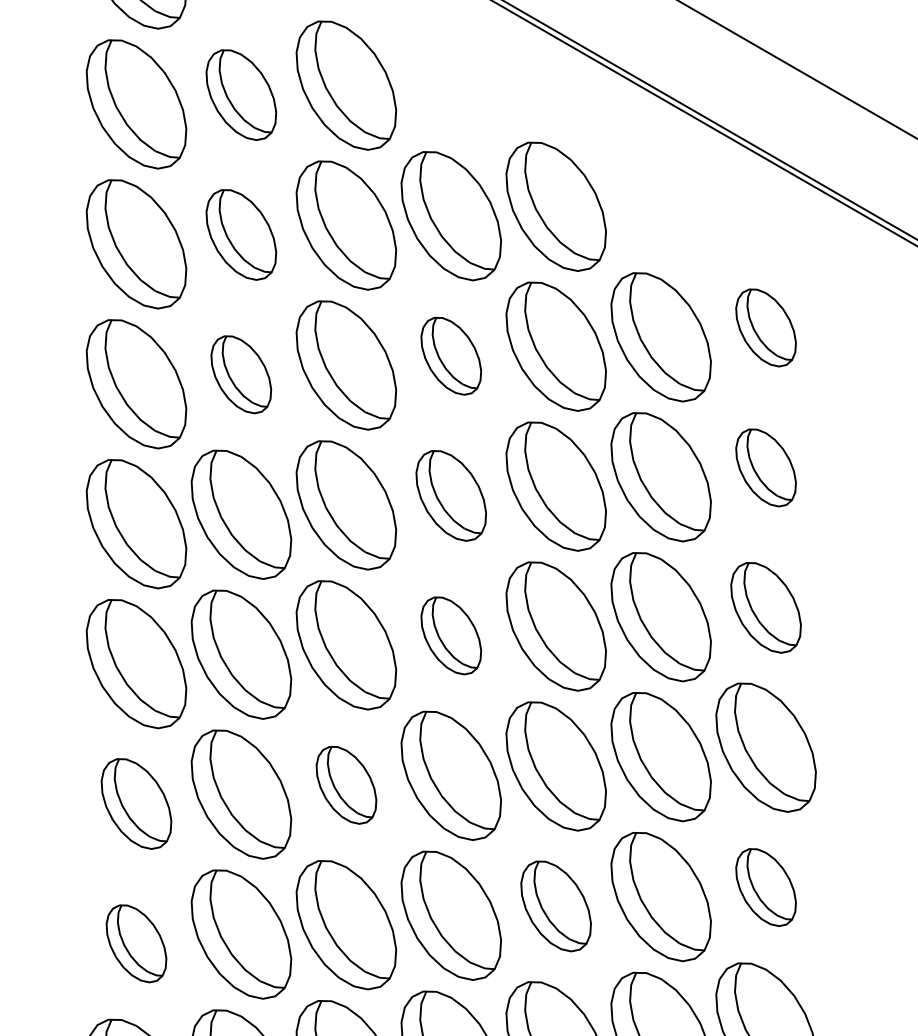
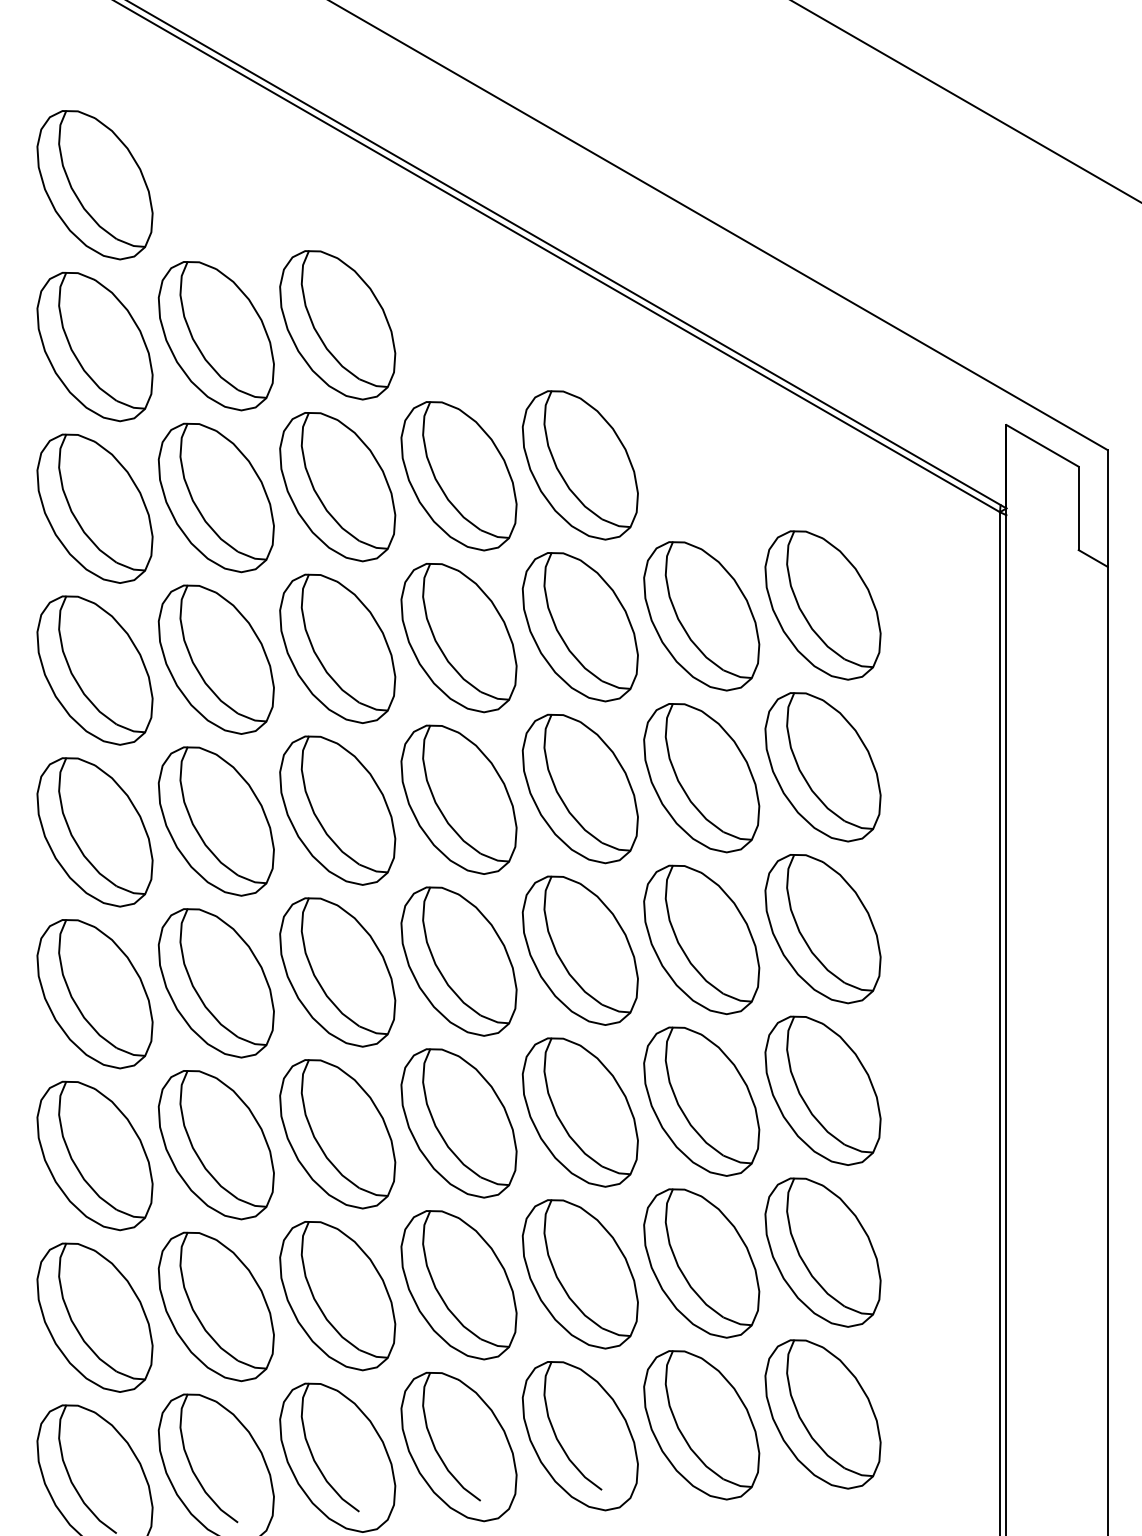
part: (240, 95) -> (215, 336), size x1.43
part: (240, 234) -> (215, 497), size x1.43
part: (765, 328) -> (822, 605), size x1.67
part: (450, 356) -> (458, 638), size x1.67
part: (240, 374) -> (215, 659), size x1.67
part: (765, 468) -> (822, 767), size x1.67
part: (450, 495) -> (458, 799), size x1.43
part: (765, 608) -> (822, 929), size x1.43
part: (450, 635) -> (458, 961), size x1.67
part: (346, 785) -> (337, 1134), size x1.67
part: (136, 803) -> (94, 1155), size x1.43
part: (765, 887) -> (822, 1252), size x1.67
part: (555, 906) -> (579, 1274), size x1.43
part: (136, 943) -> (94, 1317), size x1.67

